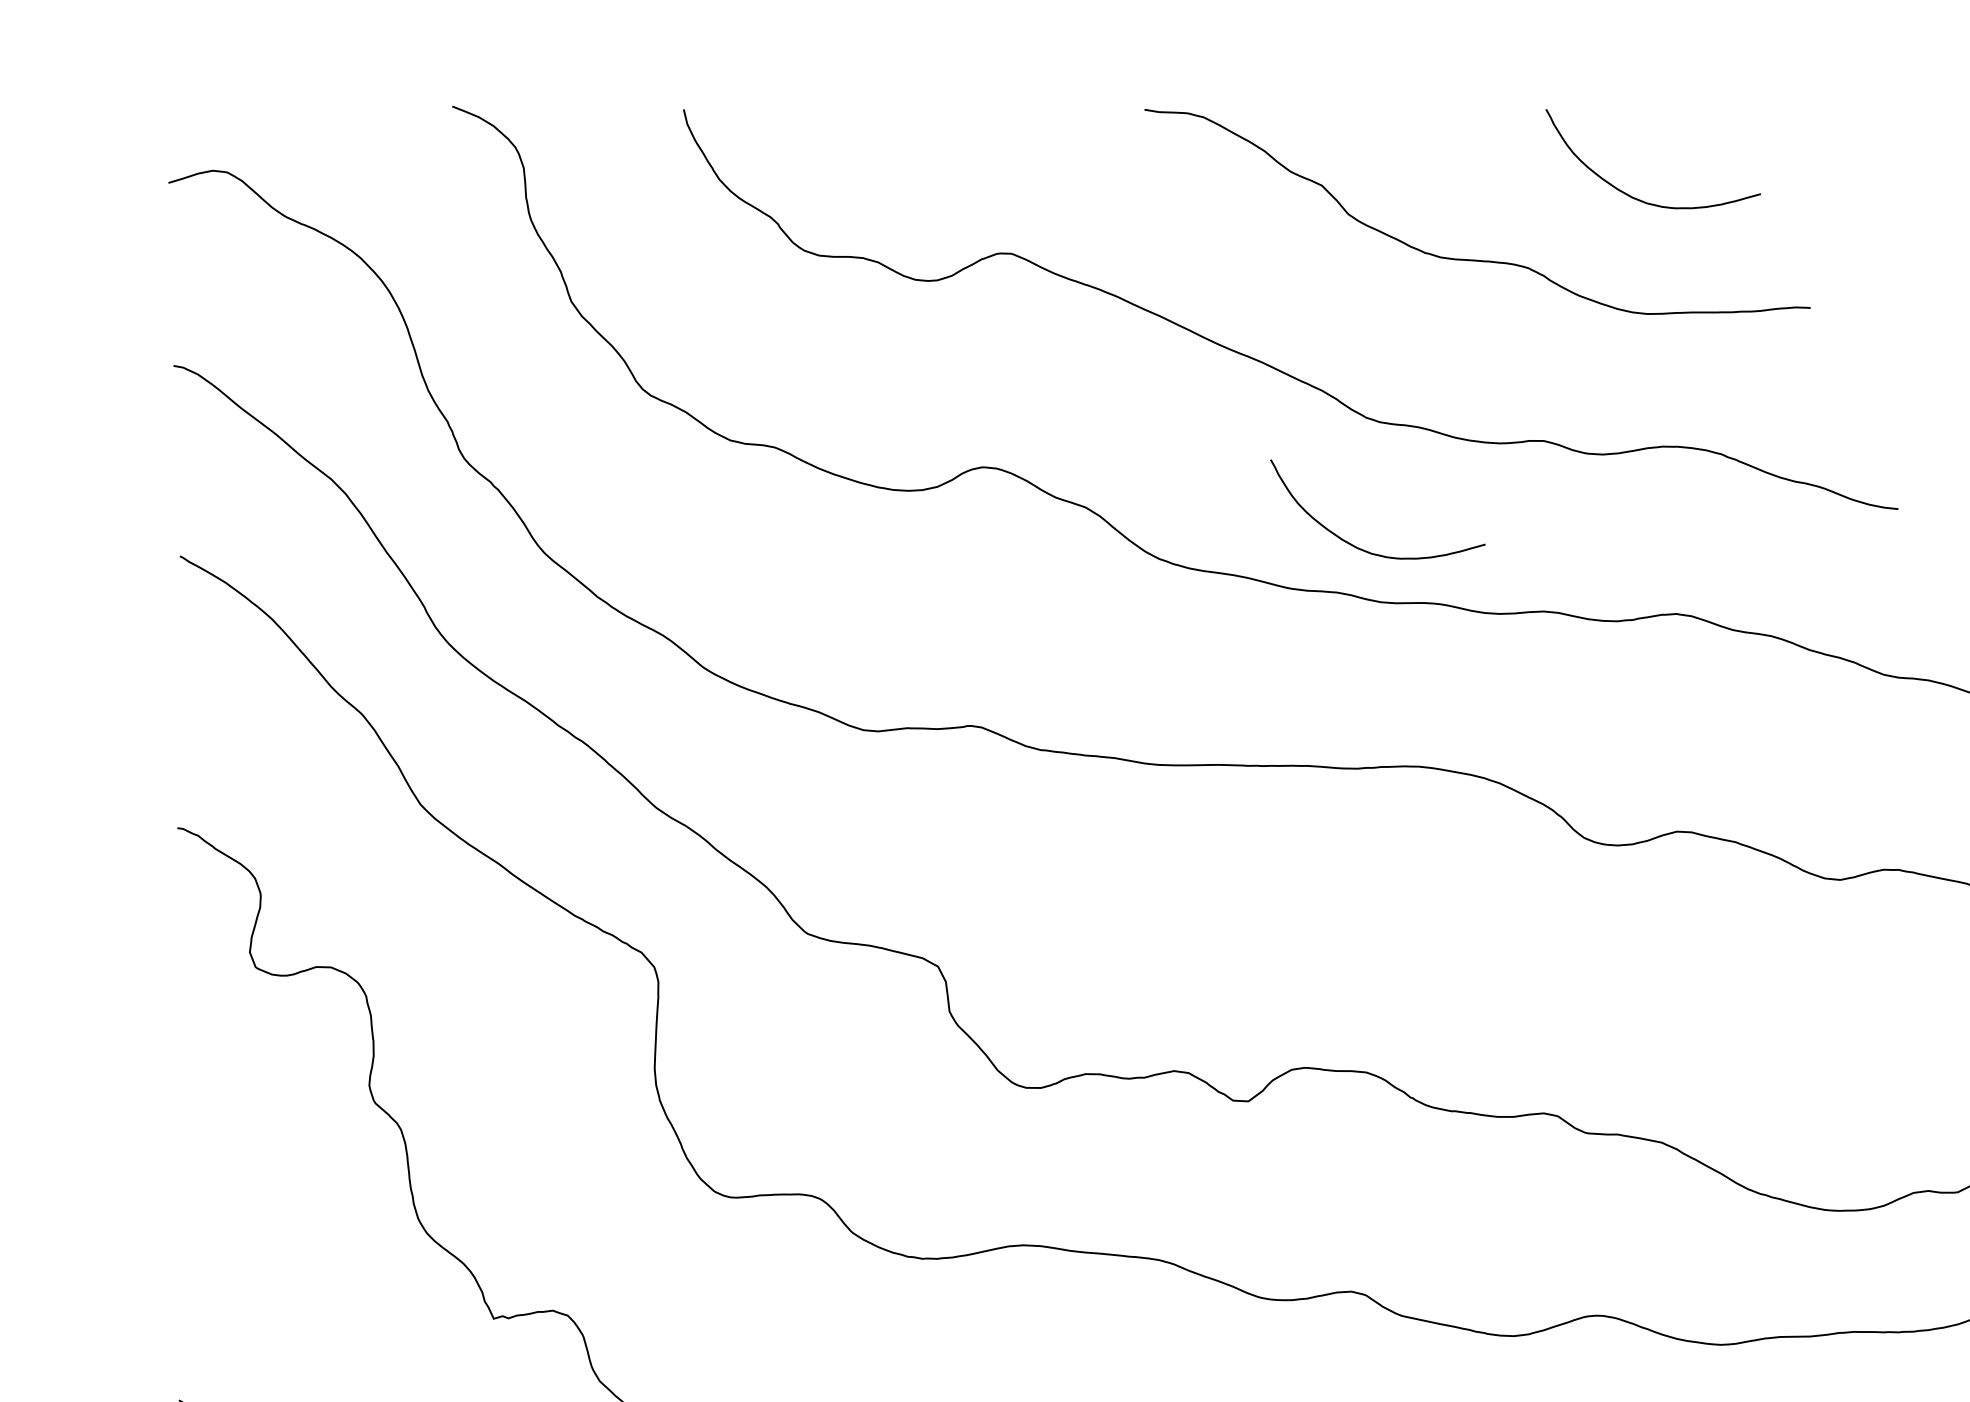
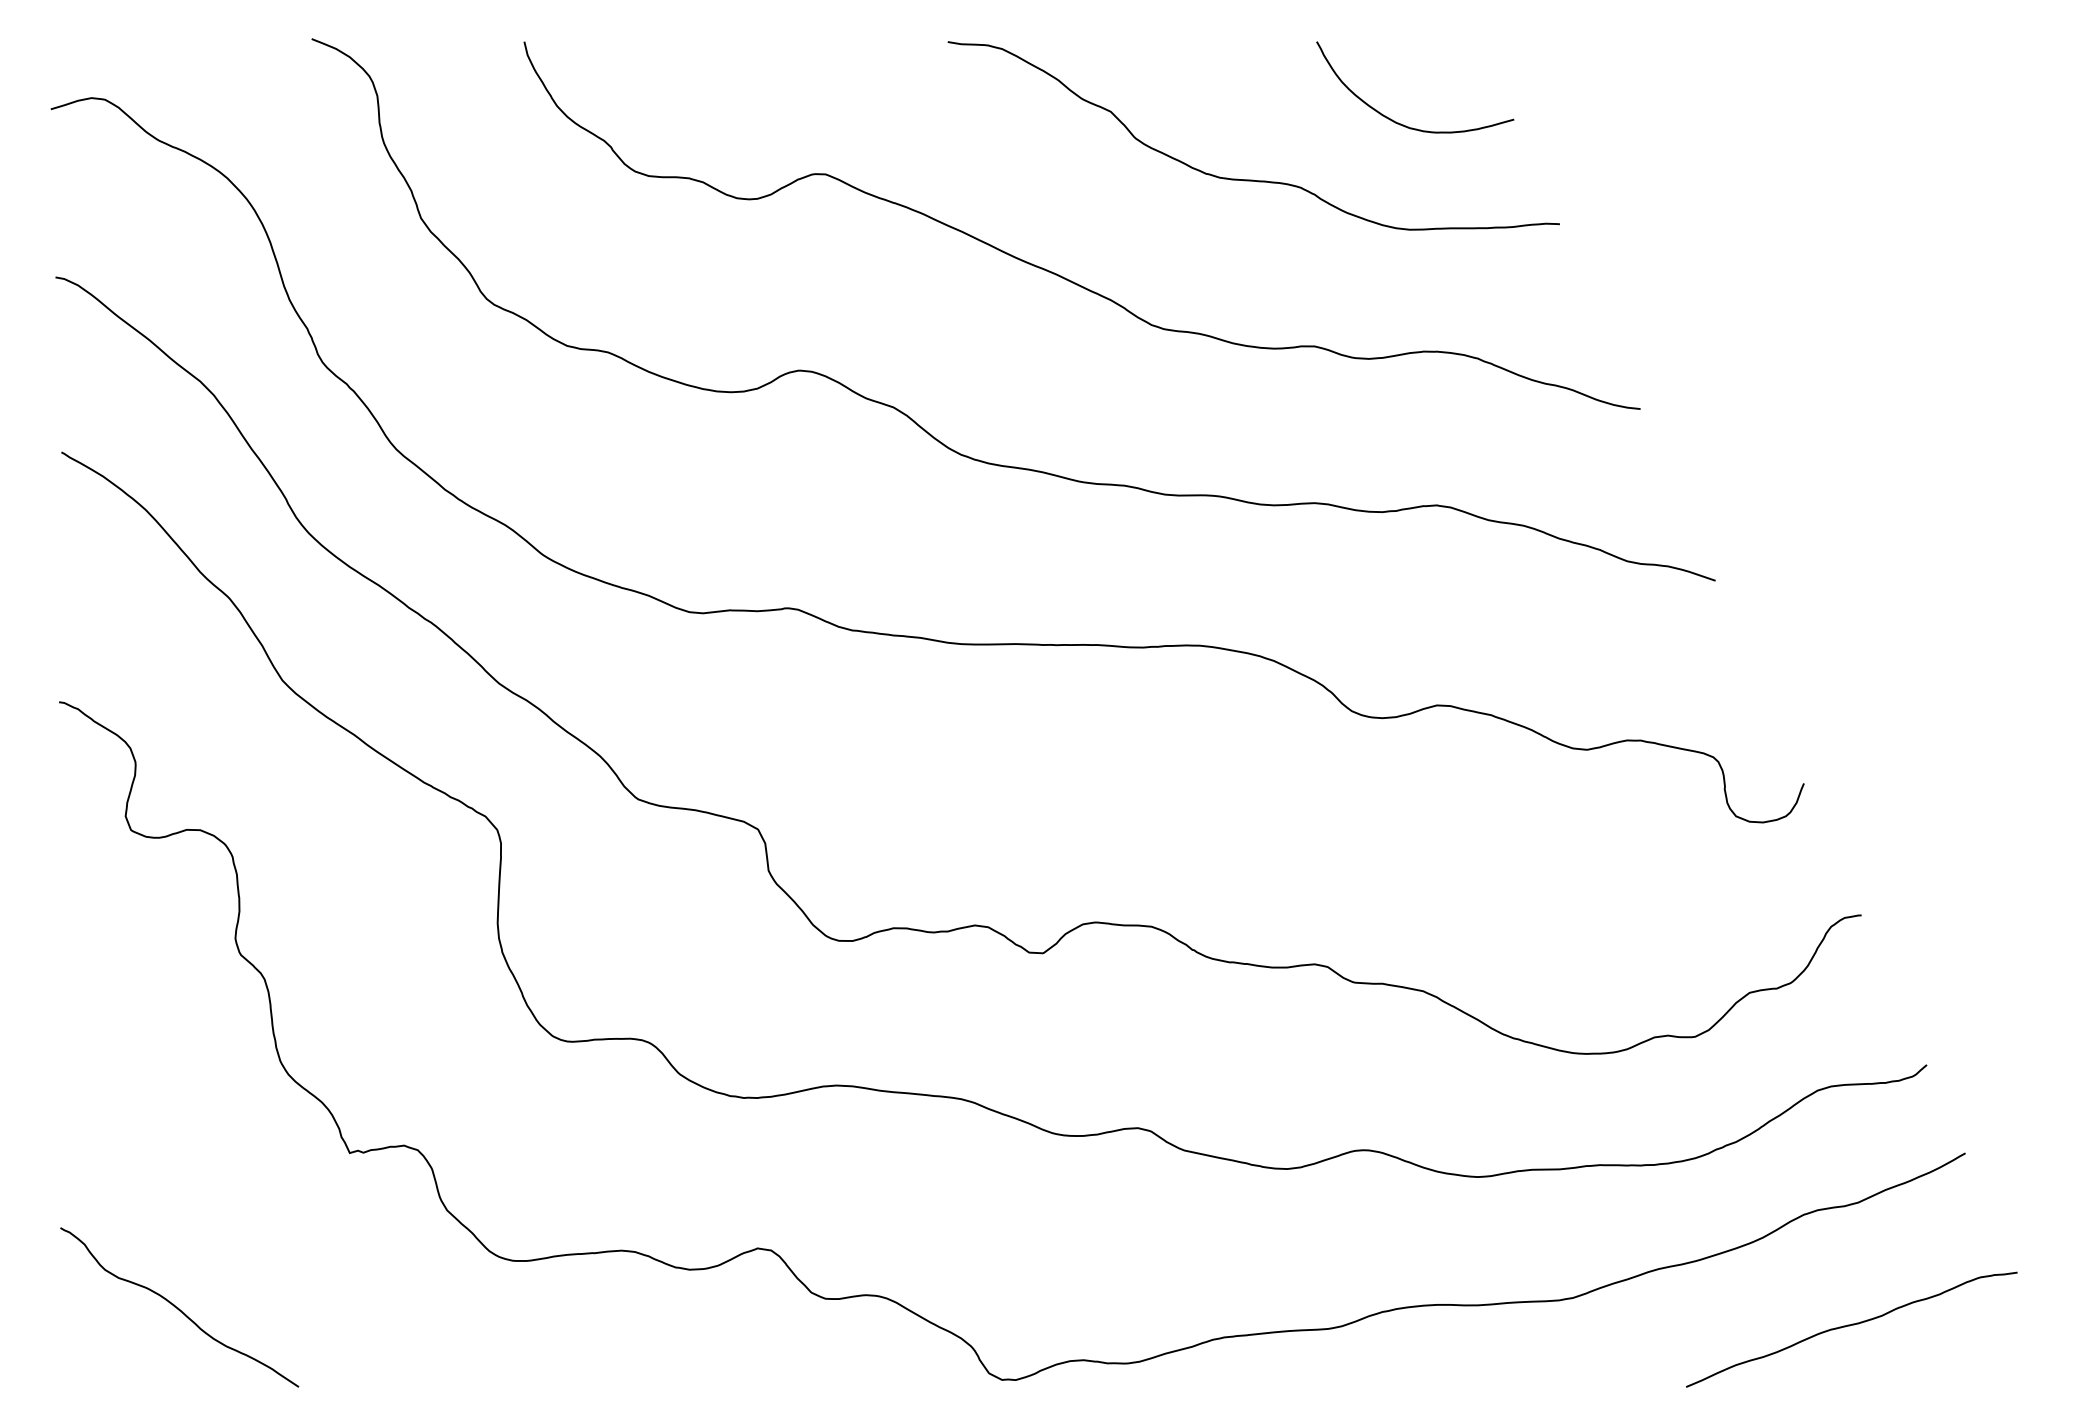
curve: (1362, 548) -> (1148, 445), removed

